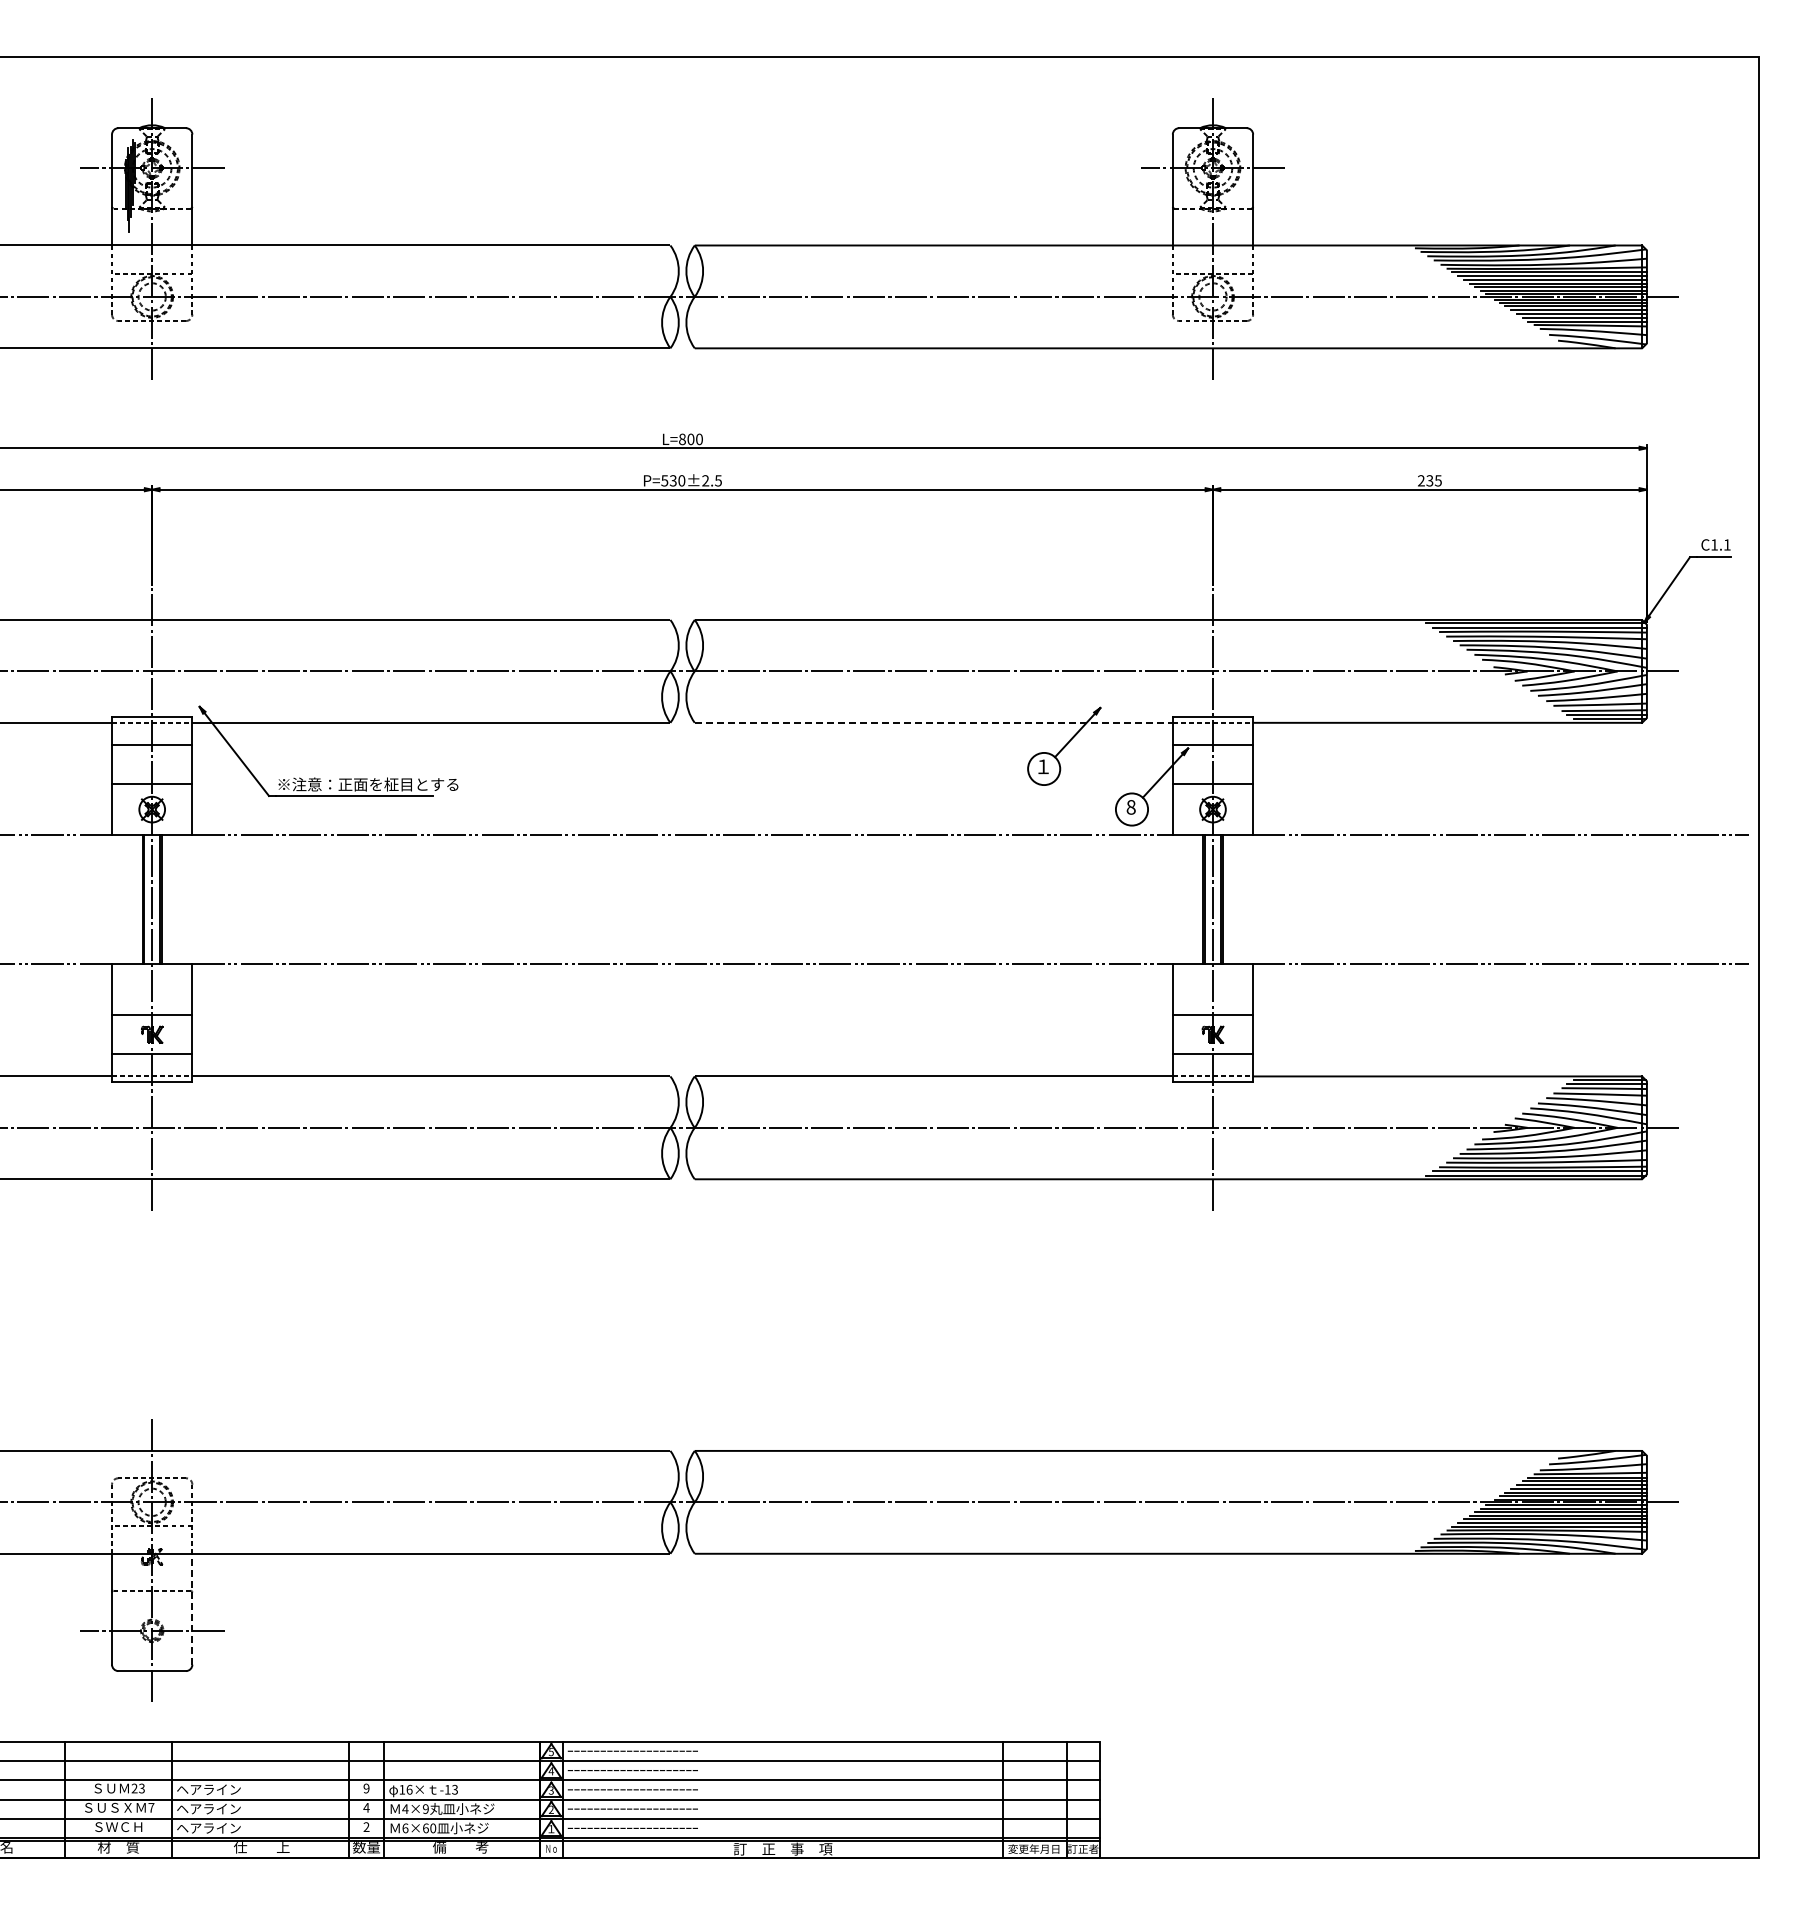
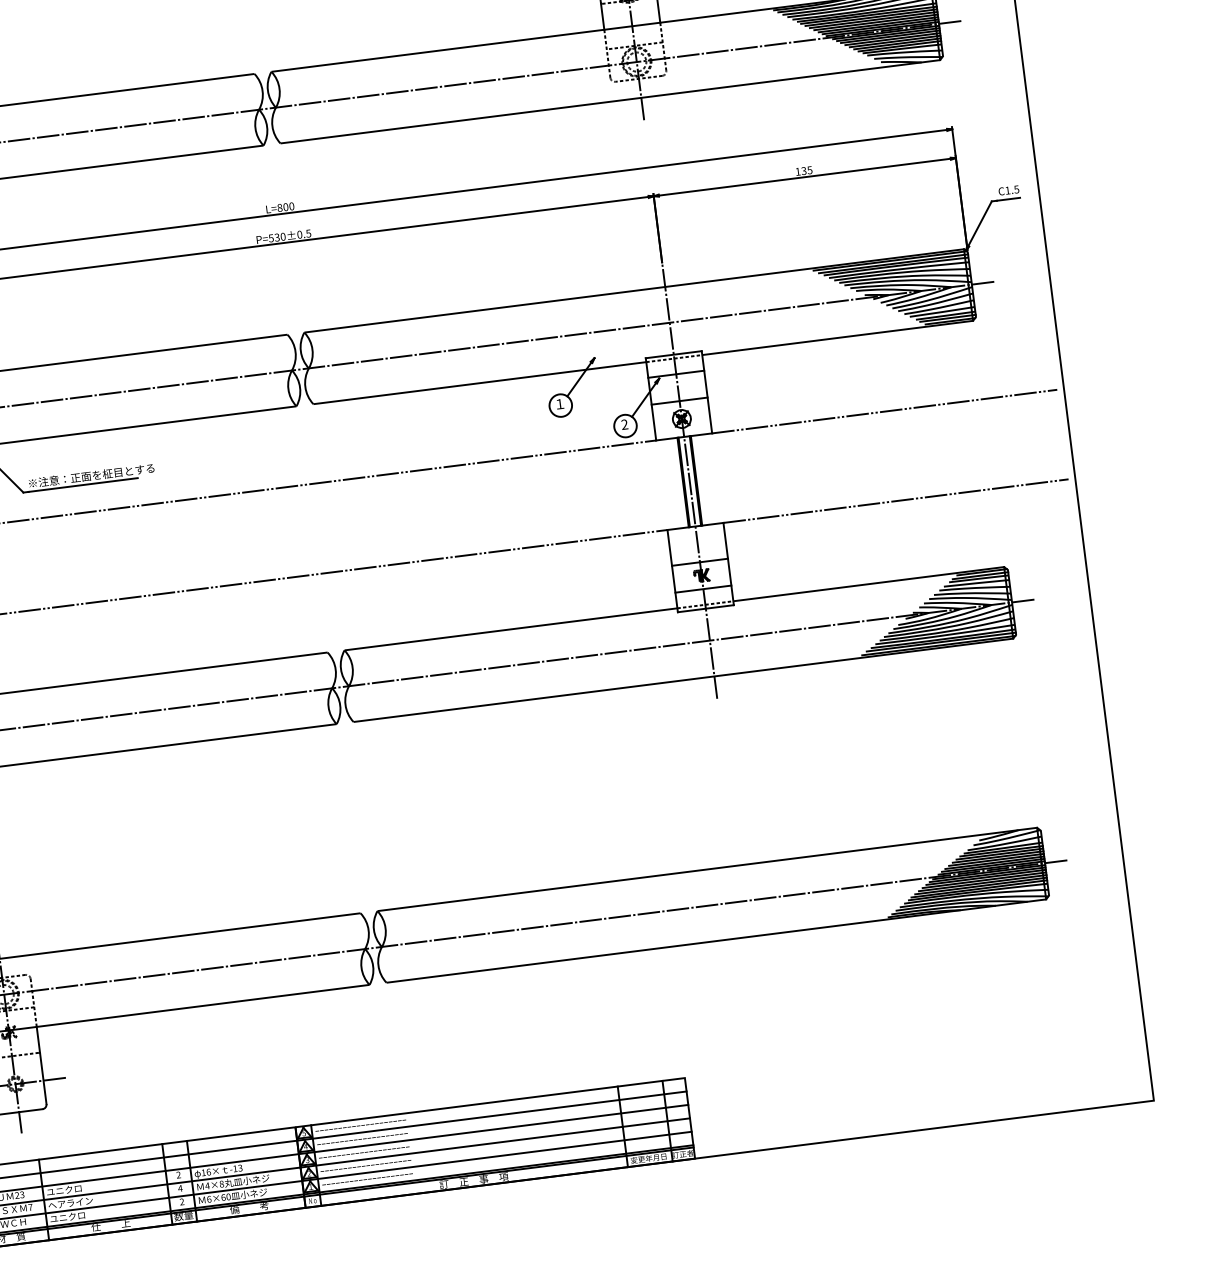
text: (705, 480) -> (299, 234), P=530±2.5 -> P=530±0.5
text: (1421, 480) -> (798, 171), 235 -> 135
text: (1726, 544) -> (1016, 189), C1.1 -> C1.5
line: (934, 722) -> (480, 382), dashed -> solid
text: (1130, 807) -> (624, 424), 8 -> 2
line: (192, 1608) -> (41, 1065), dashed -> solid
text: (366, 1788) -> (178, 1175), 9 -> 2
text: (208, 1789) -> (68, 1189), ヘアライン -> ユニクロ
text: (425, 1808) -> (221, 1183), 4×9 -> 4×8
text: (208, 1827) -> (72, 1216), ヘアライン -> ユニクロ

